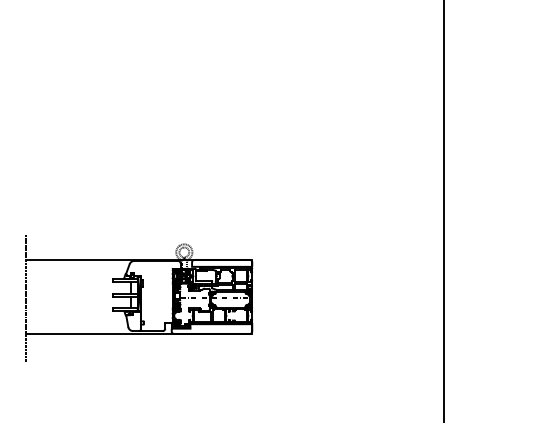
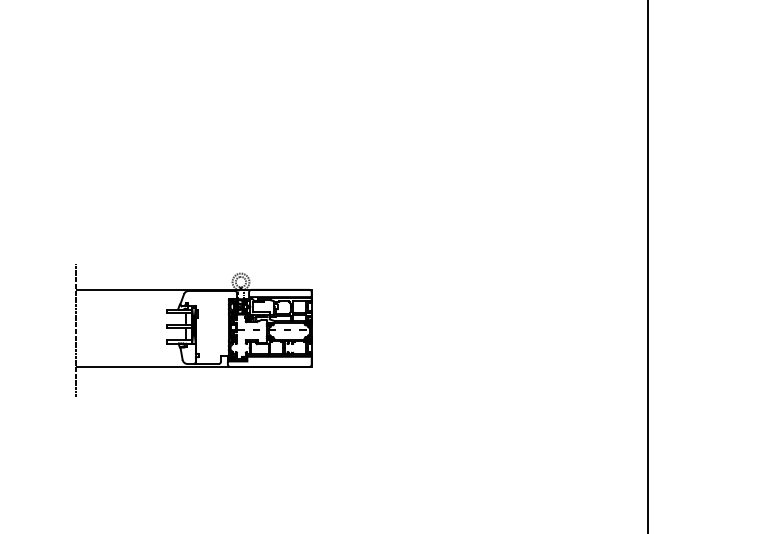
part: (139, 298) -> (194, 330), size x0.7

